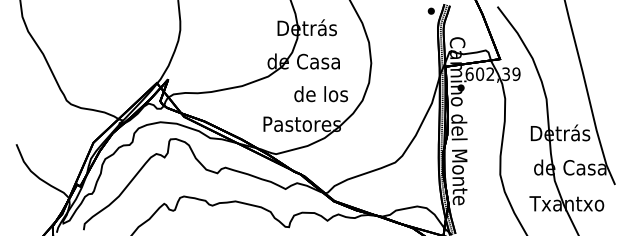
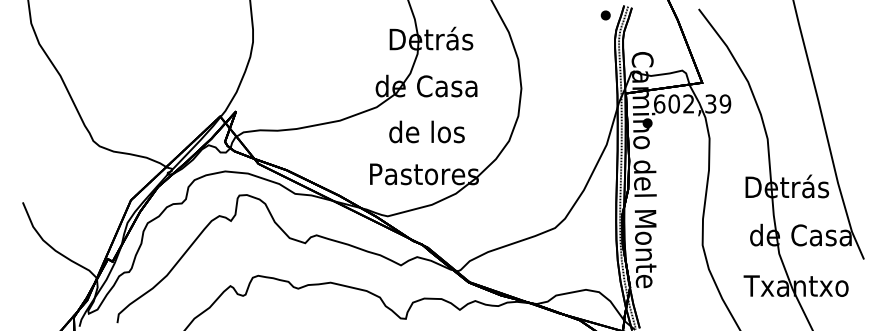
text: (320, 93) -> (426, 131), moved

